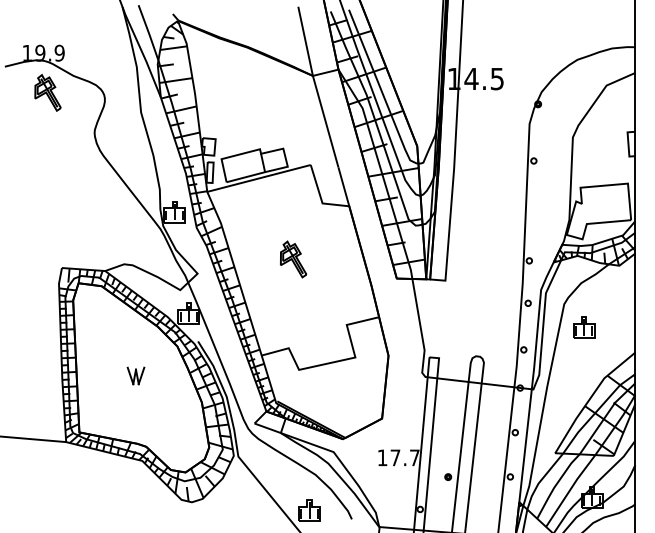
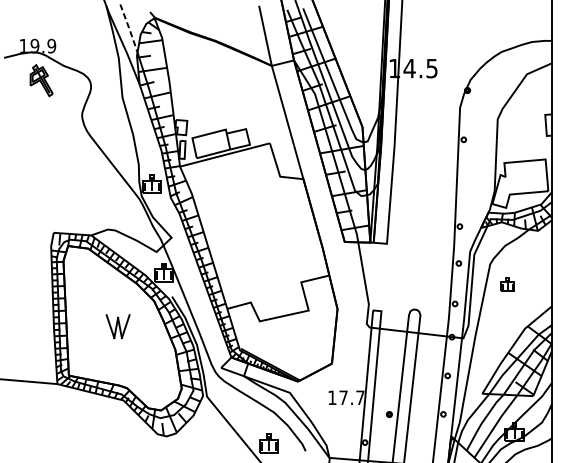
line: (149, 33) -> (129, 29), solid -> dashed
part: (293, 259) -> (254, 225), removed
part: (584, 327) -> (507, 284), size x0.7
part: (135, 375) -> (117, 326), size x1.6

